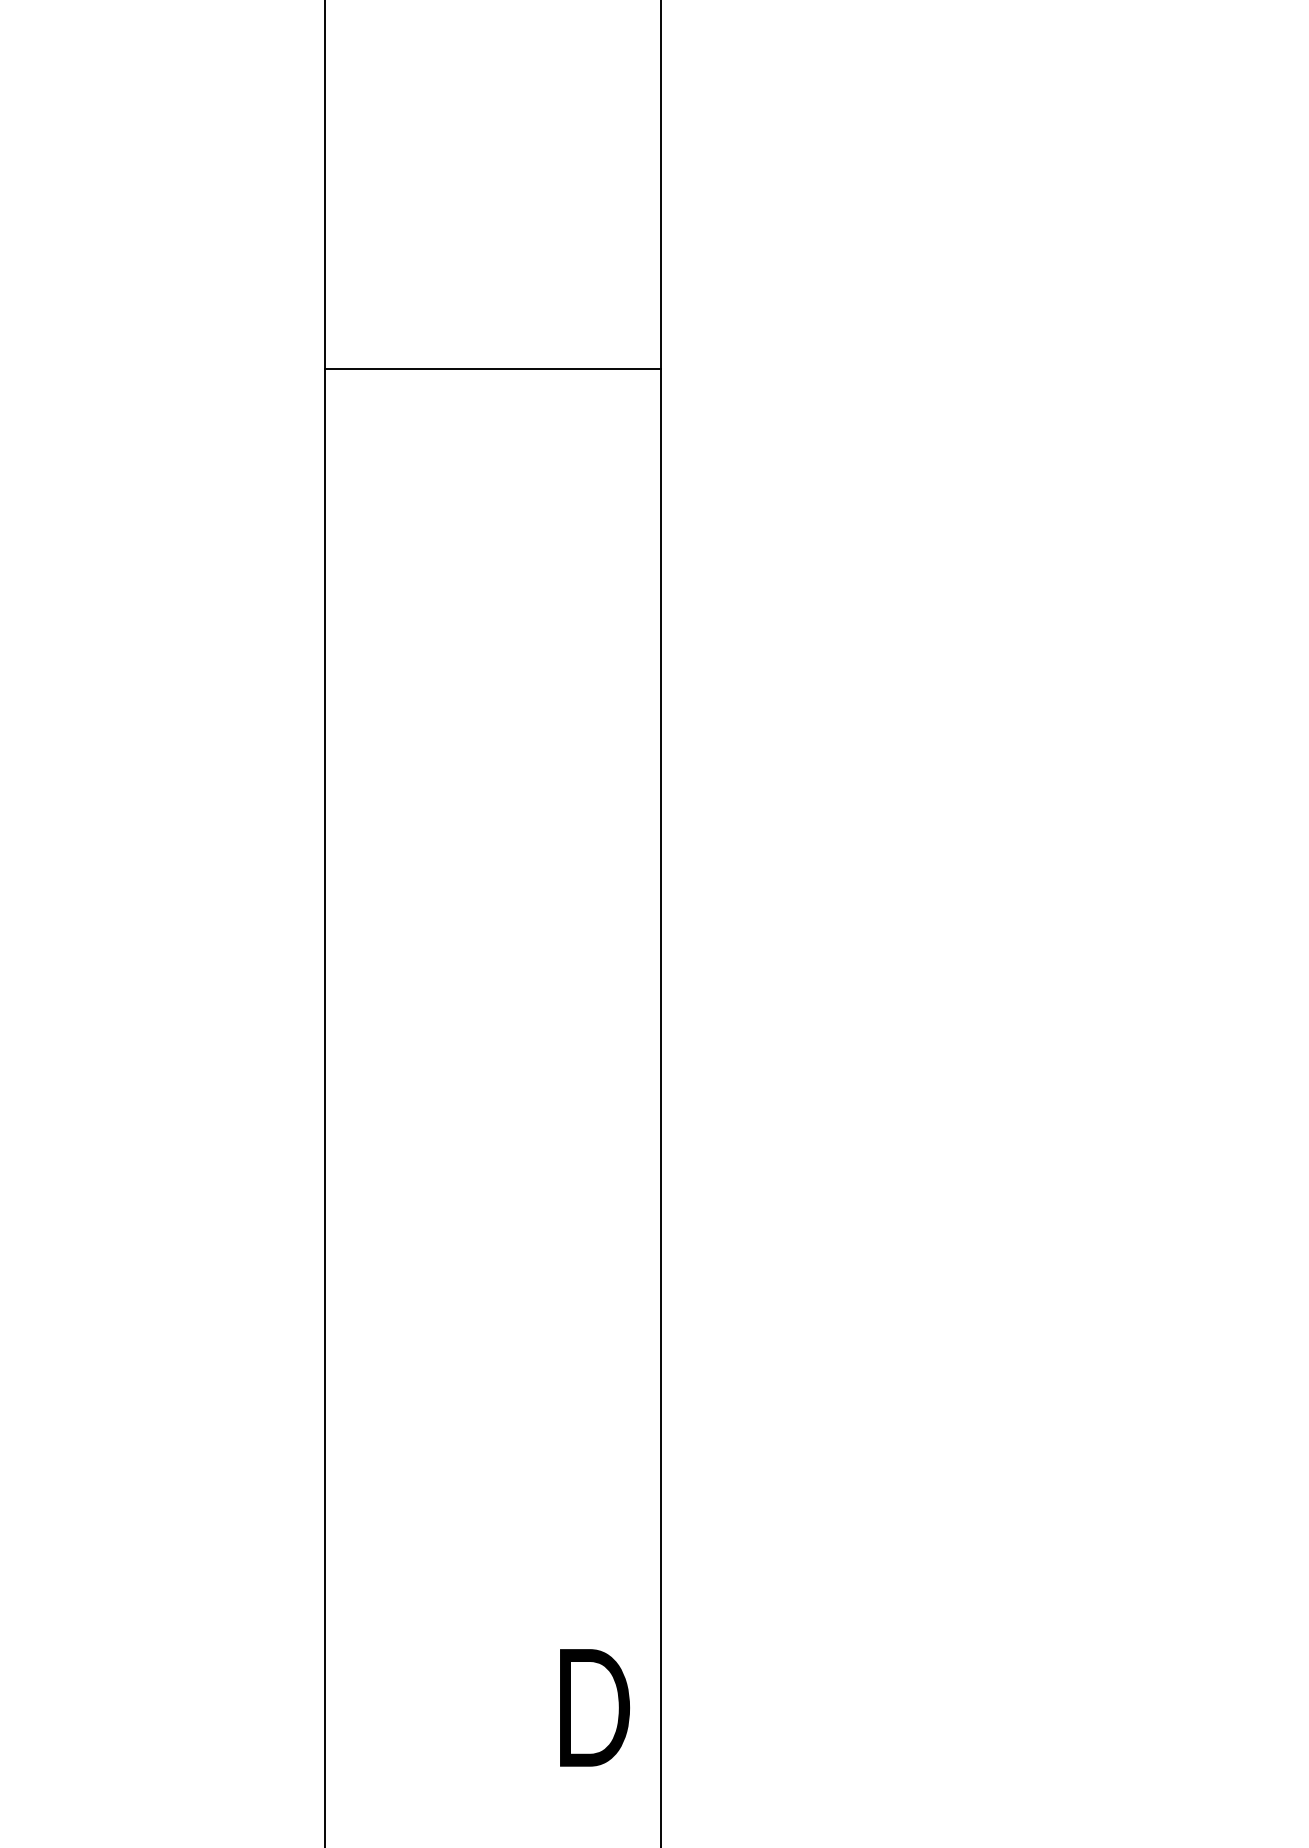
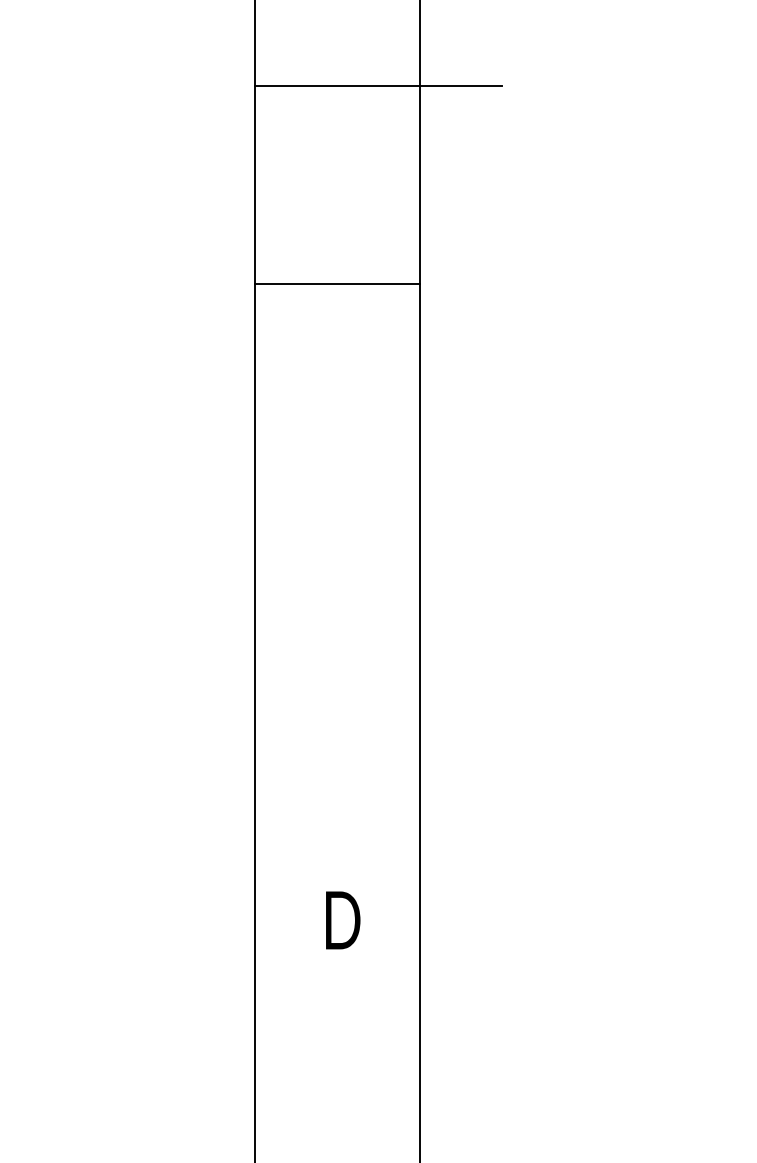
line: (577, 49) -> (378, 86), added
line: (491, 368) -> (336, 284), moved
text: (595, 1708) -> (343, 920), moved

